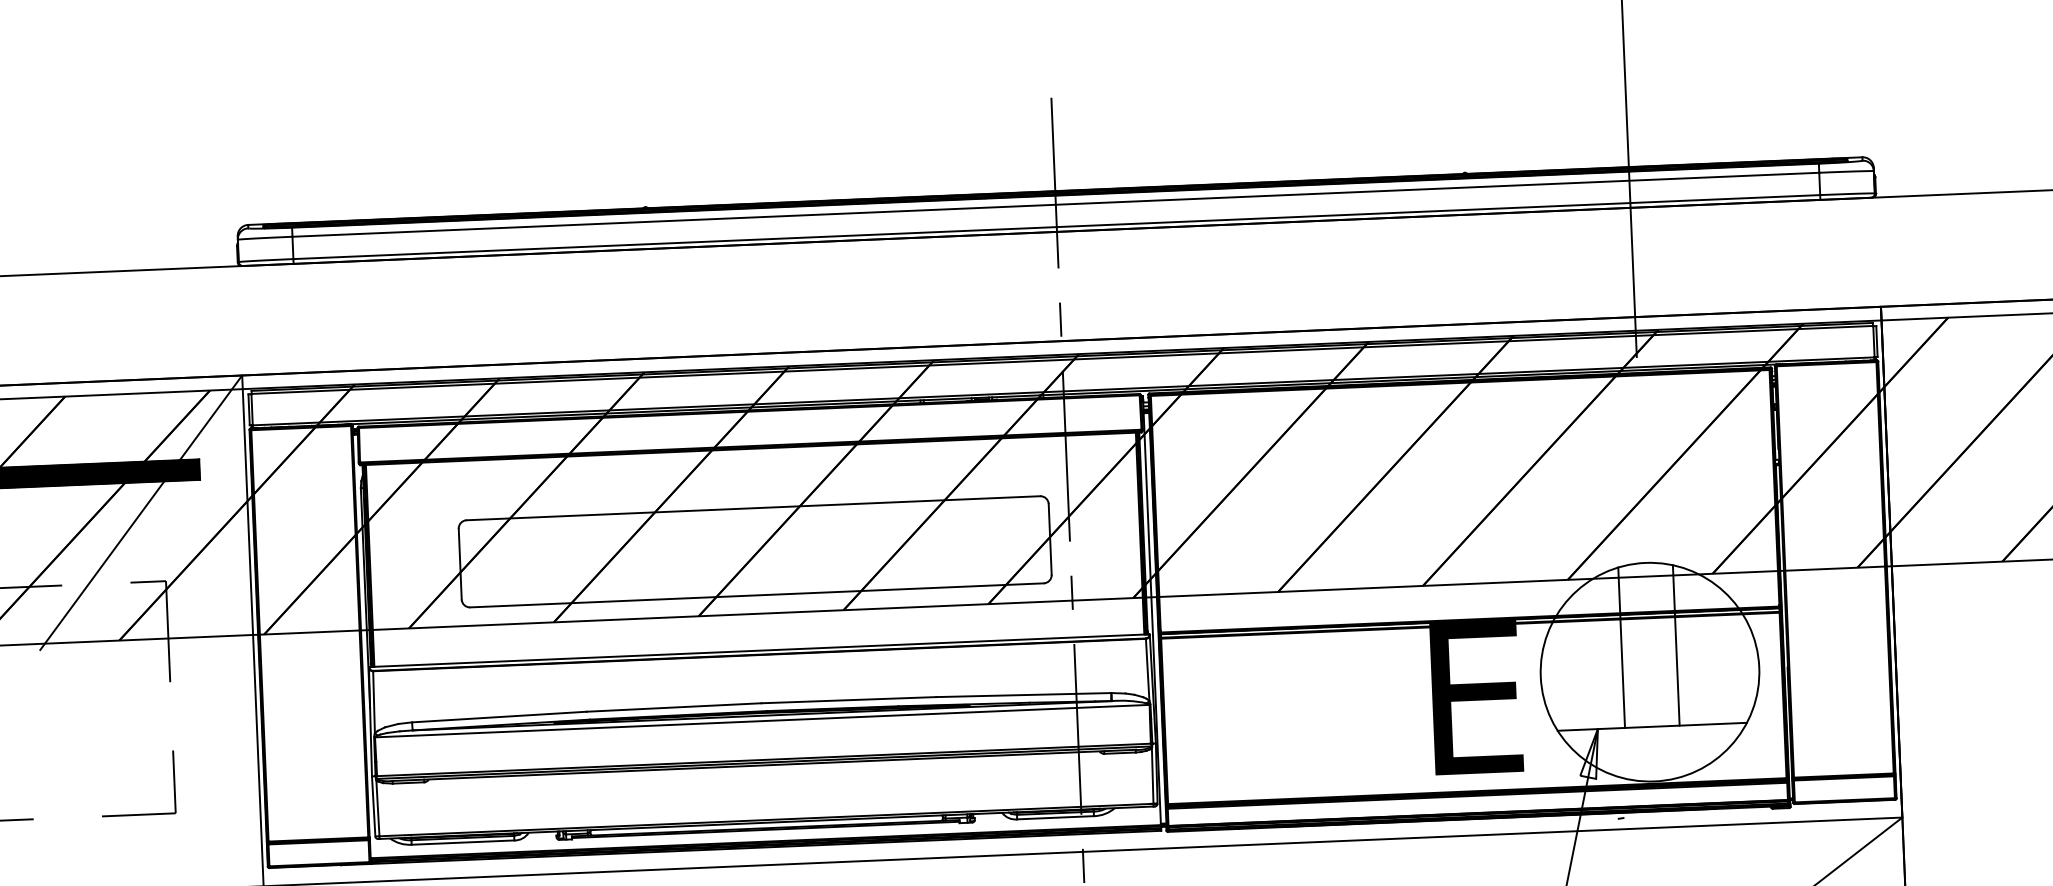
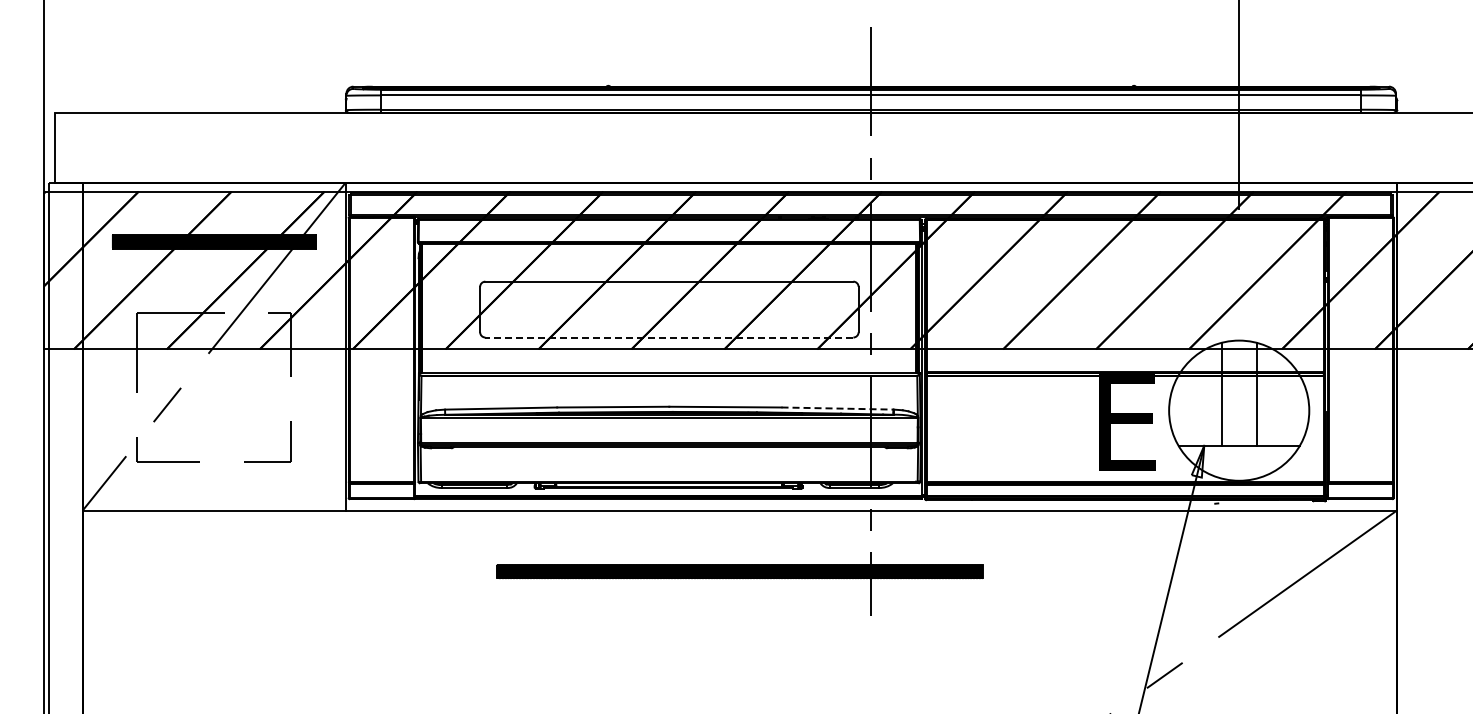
line: (757, 595) -> (669, 337), solid -> dashed
line: (1025, 694) -> (838, 408), solid -> dashed

